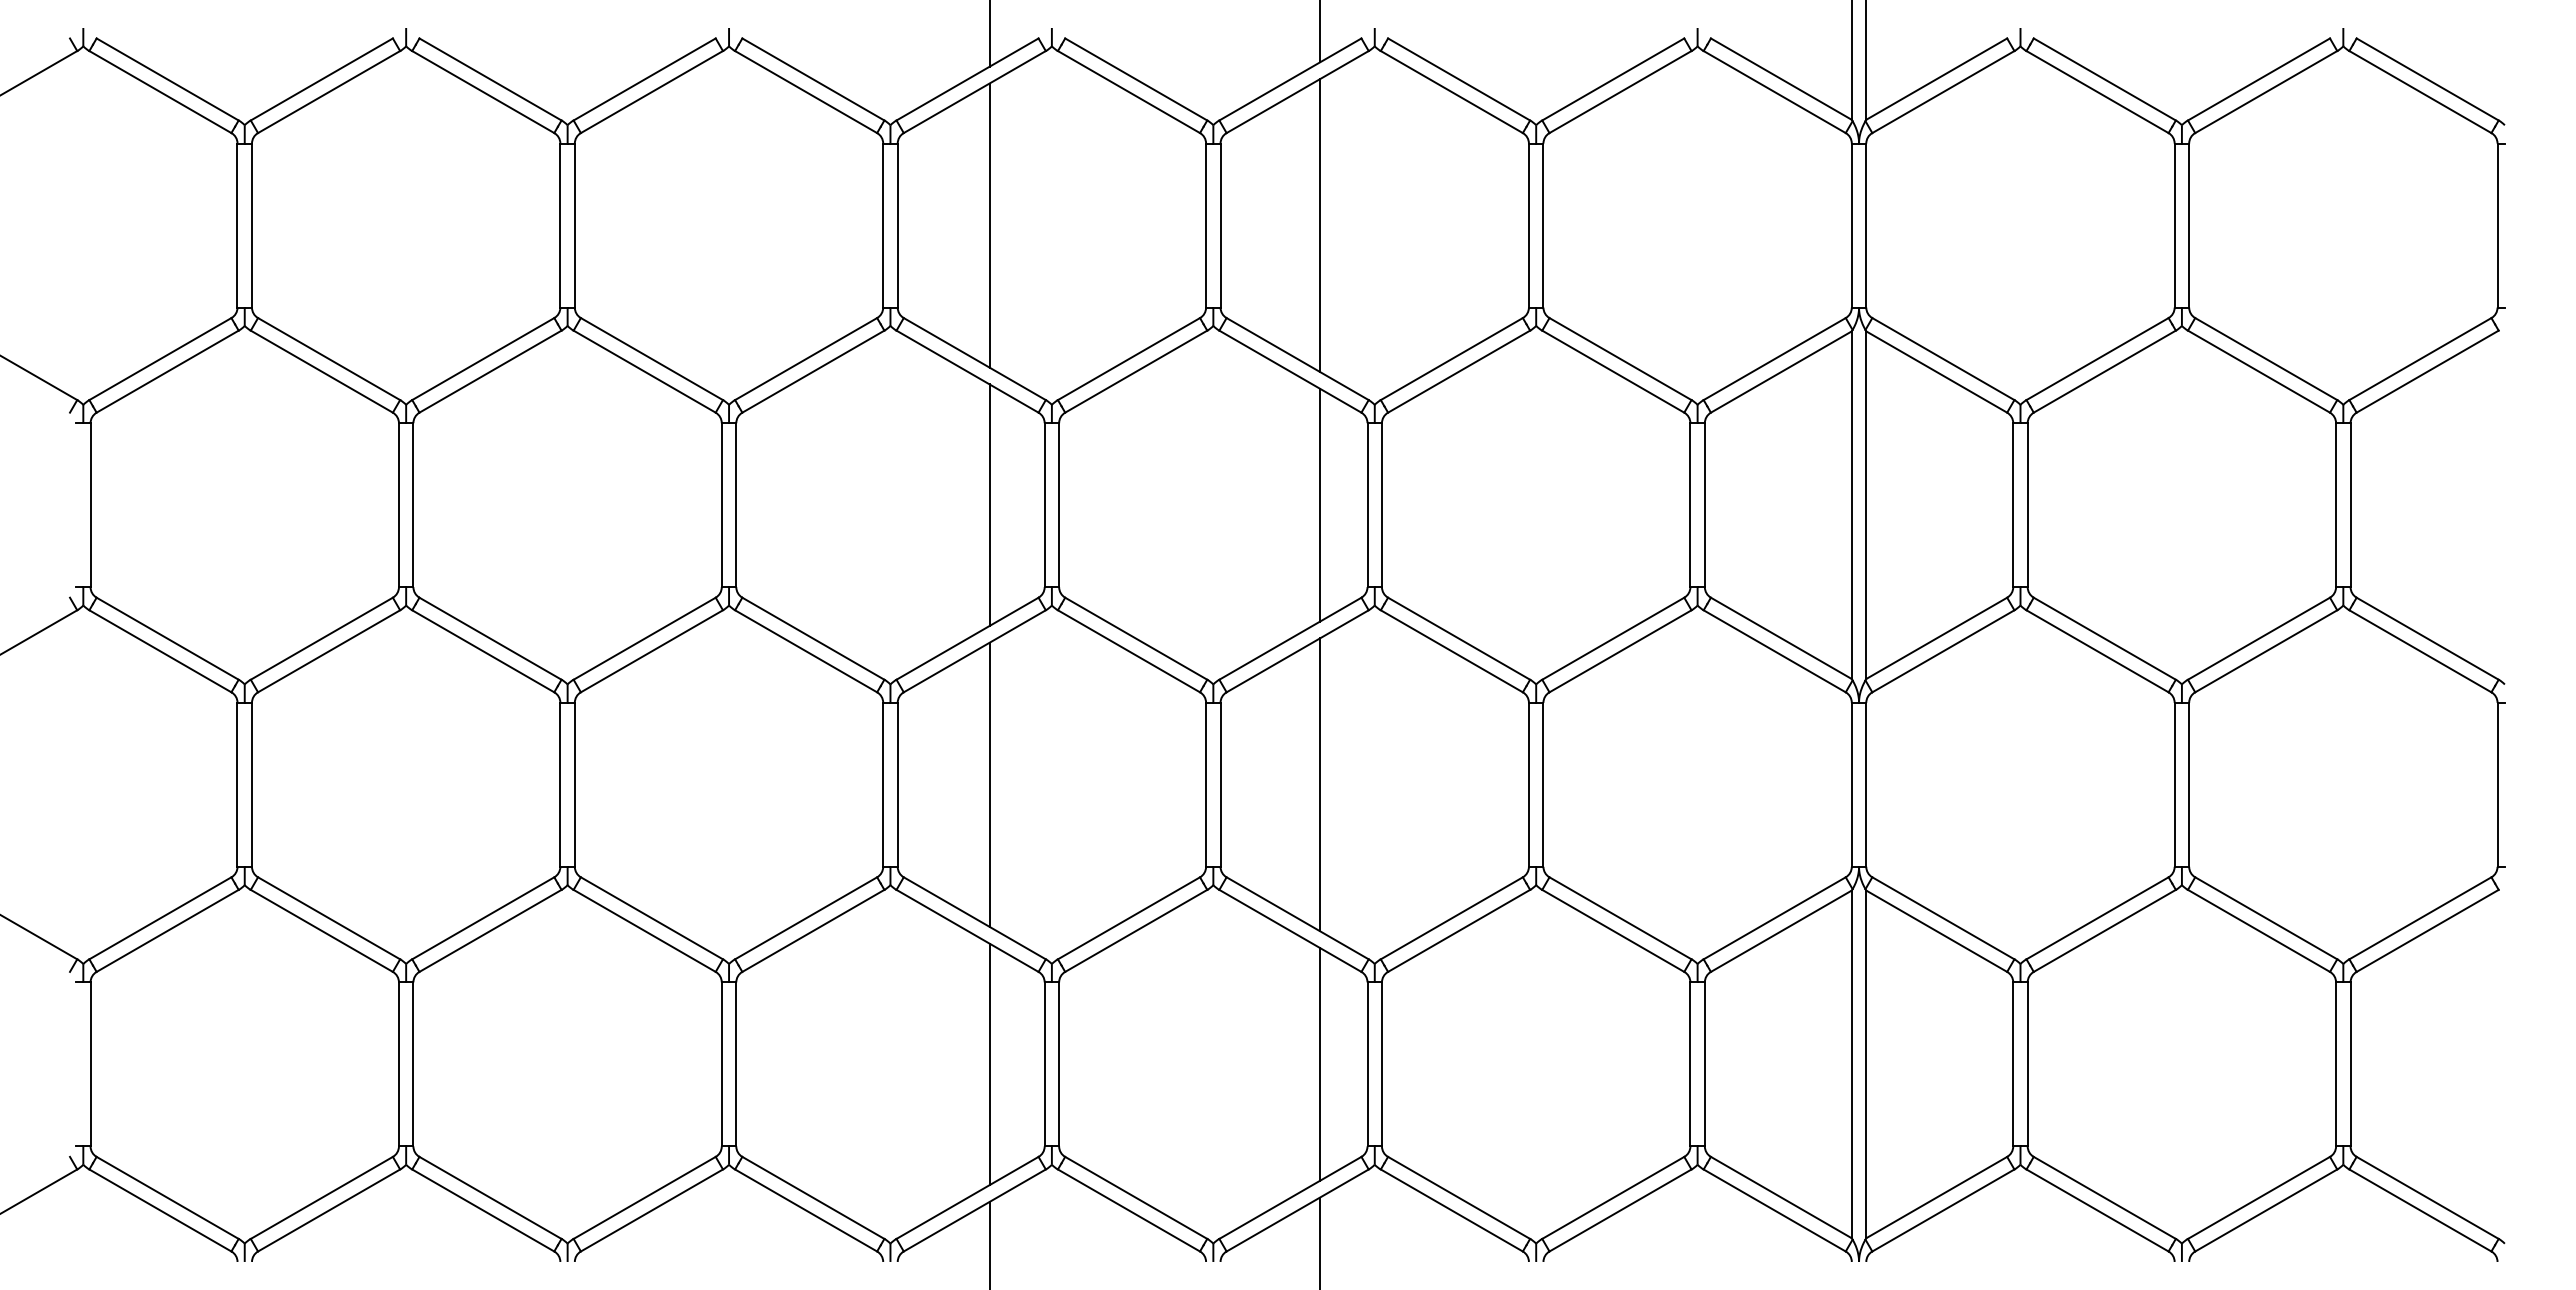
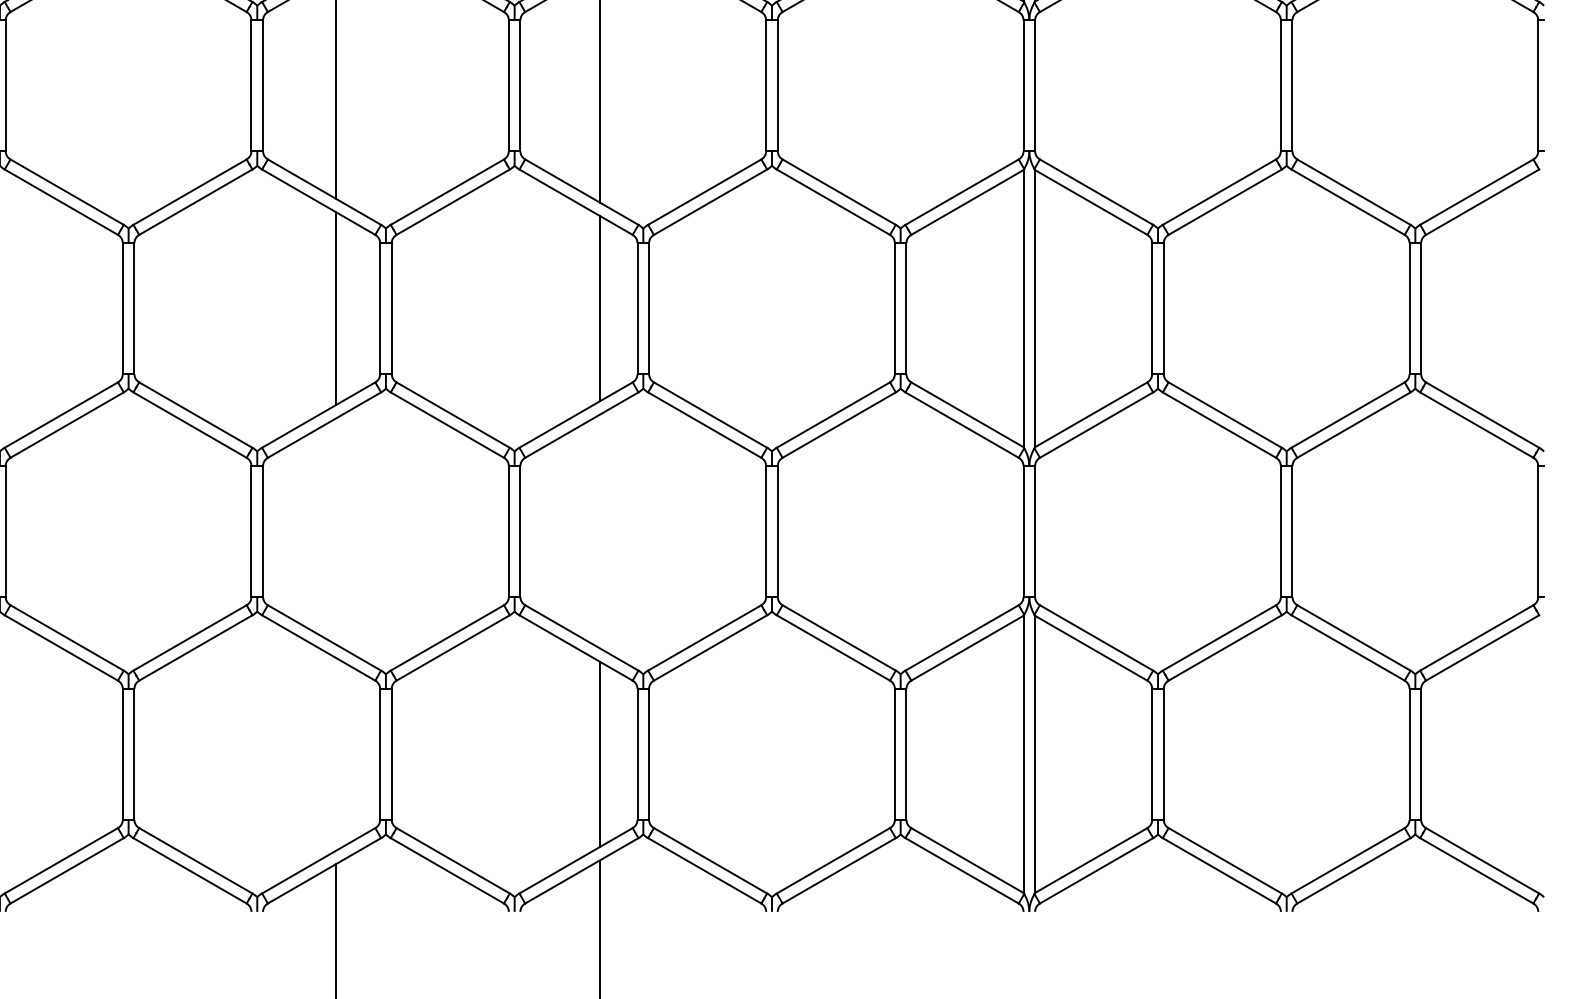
line: (989, 784) -> (336, 531), removed
line: (1320, 784) -> (600, 531), removed
line: (989, 1064) -> (336, 754), removed

